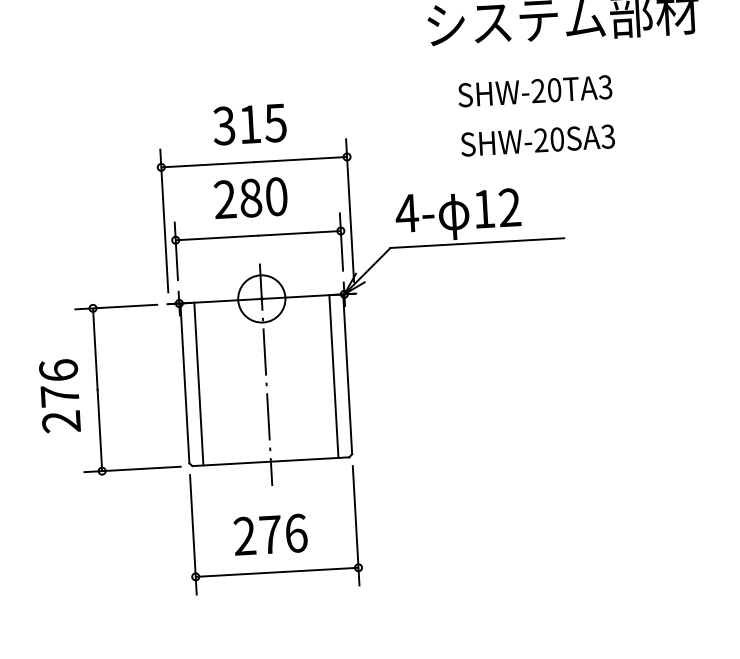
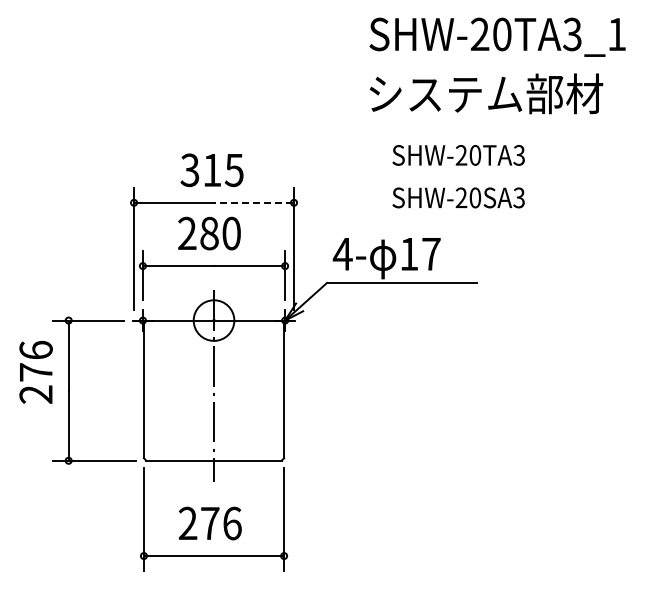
line: (299, 159) -> (253, 202), solid -> dashed
text: (509, 206) -> (431, 253), 12 -> 17
line: (334, 376) -> (272, 390), removed
line: (198, 383) -> (155, 390), removed
text: (59, 396) -> (35, 372), moved

